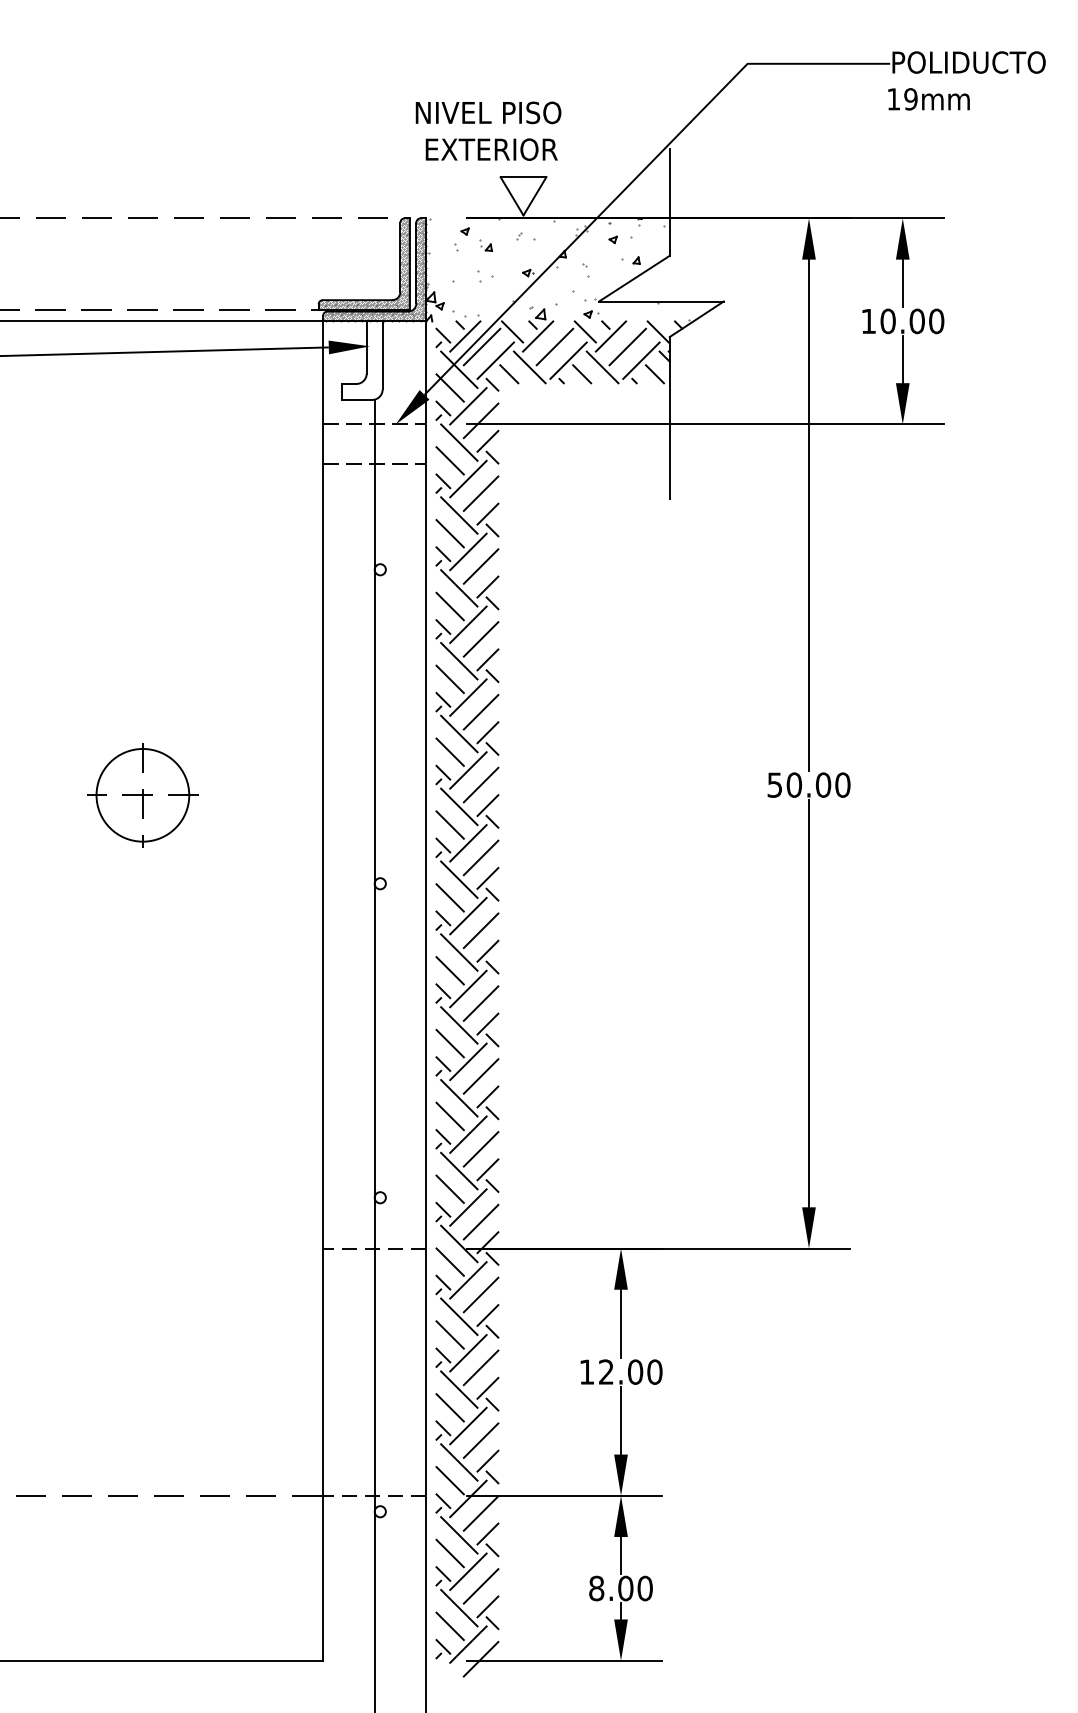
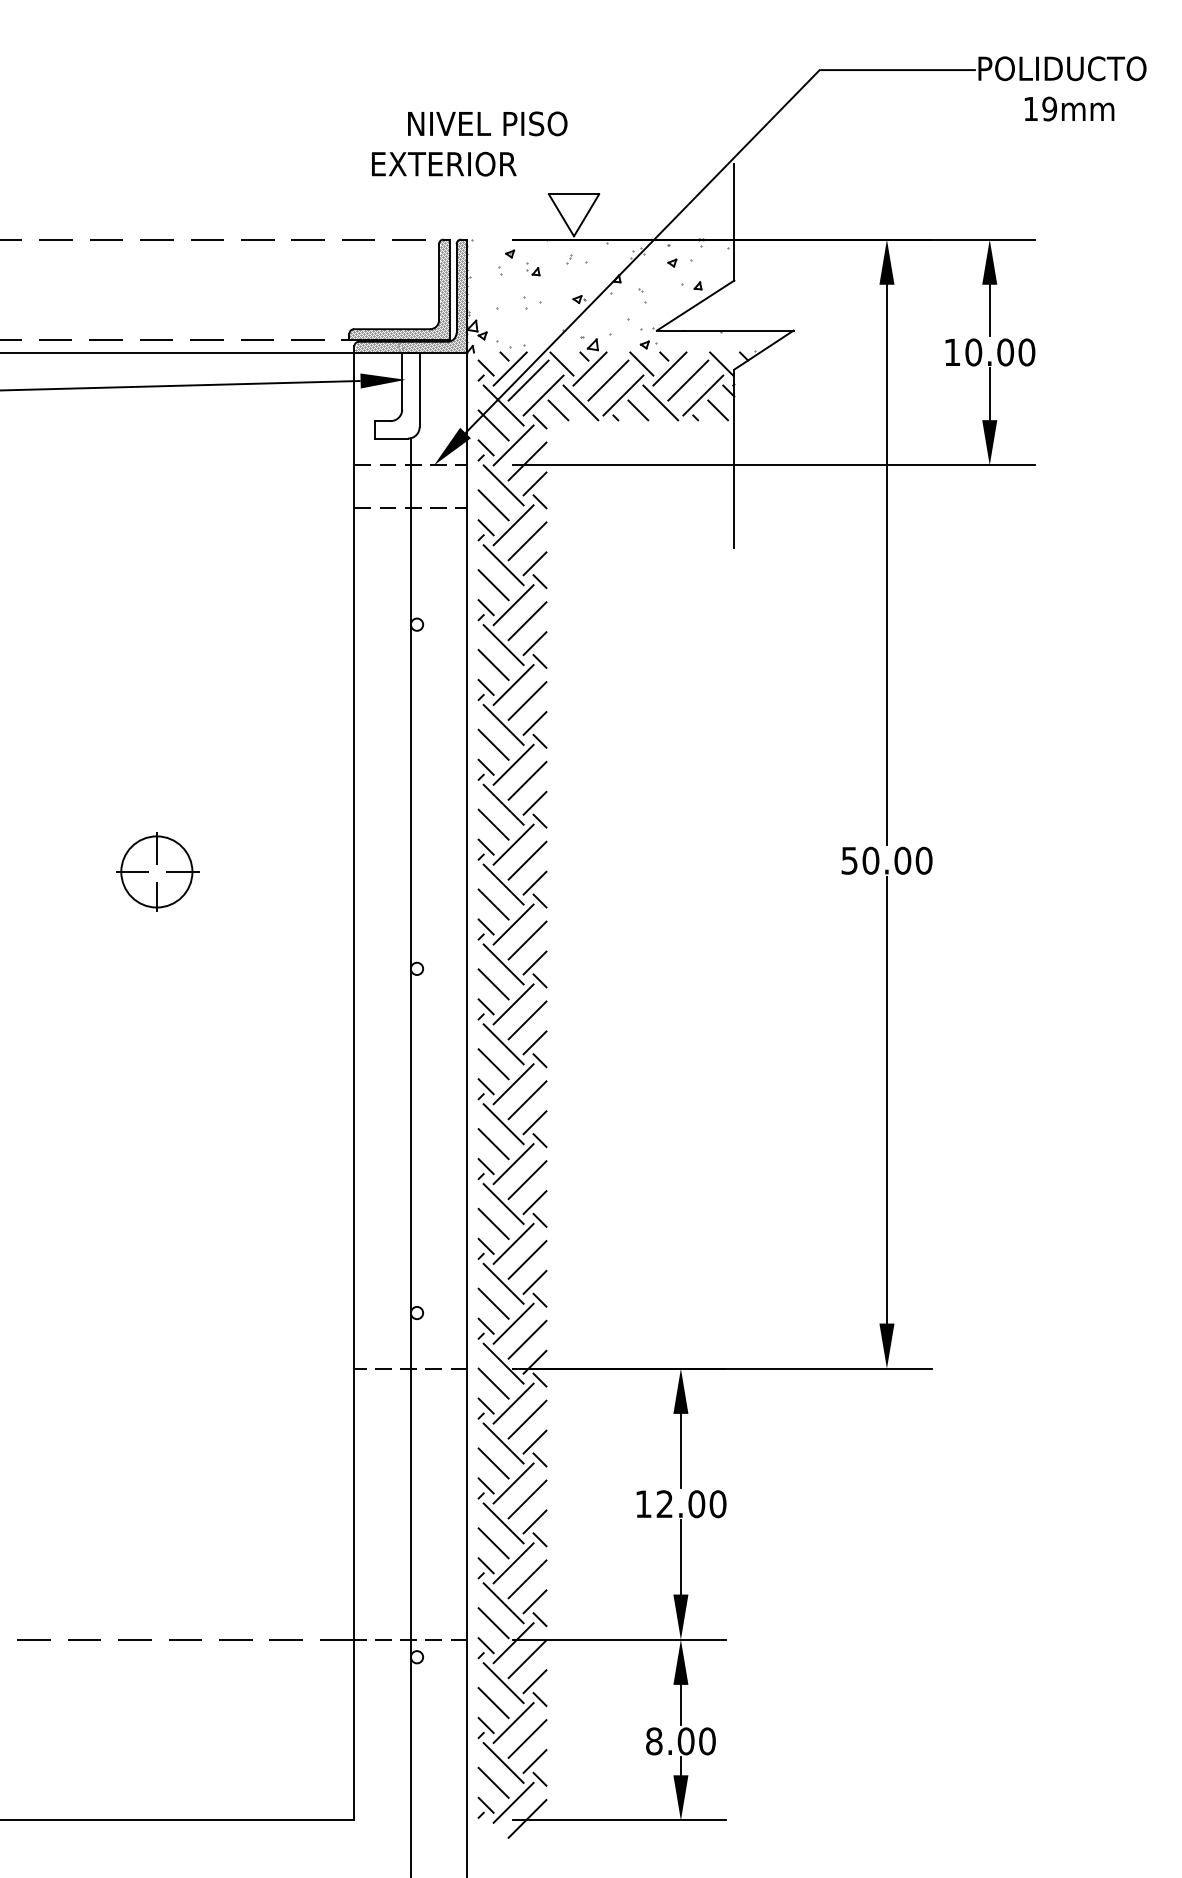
text: (929, 98) -> (1069, 108), moved
text: (488, 112) -> (487, 123), moved
text: (492, 149) -> (444, 163), moved
part: (142, 794) -> (156, 871), size x0.7

